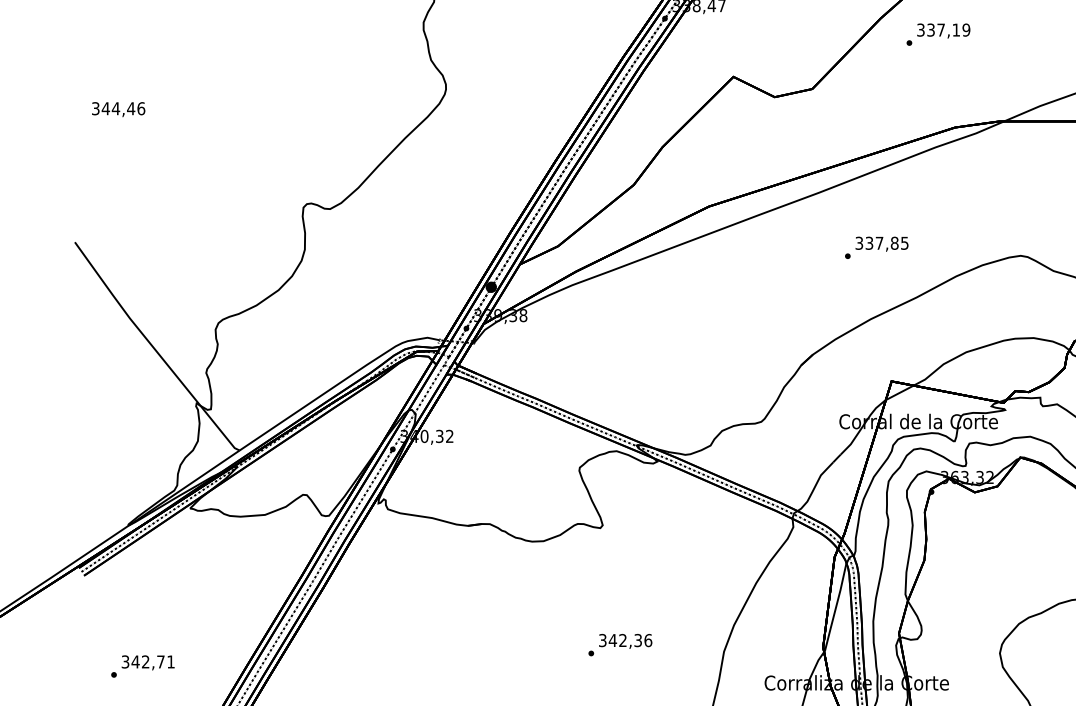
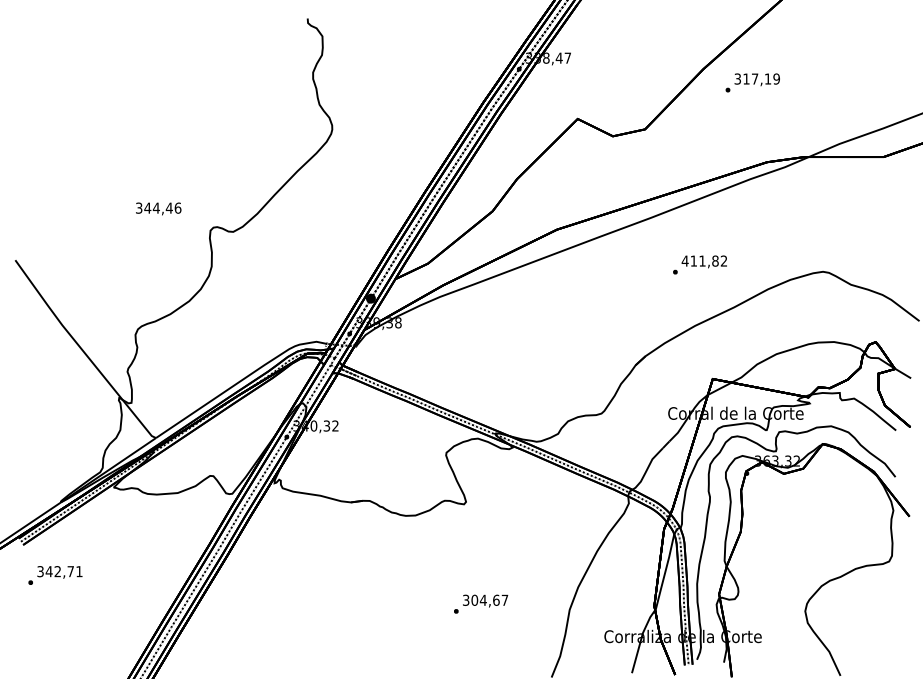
text: (931, 29) -> (746, 78), 337,19 -> 317,19
text: (118, 109) -> (158, 208), moved
text: (881, 242) -> (704, 260), 337,85 -> 411,82
text: (630, 639) -> (489, 599), 342,36 -> 304,67
text: (143, 666) -> (55, 575), moved

